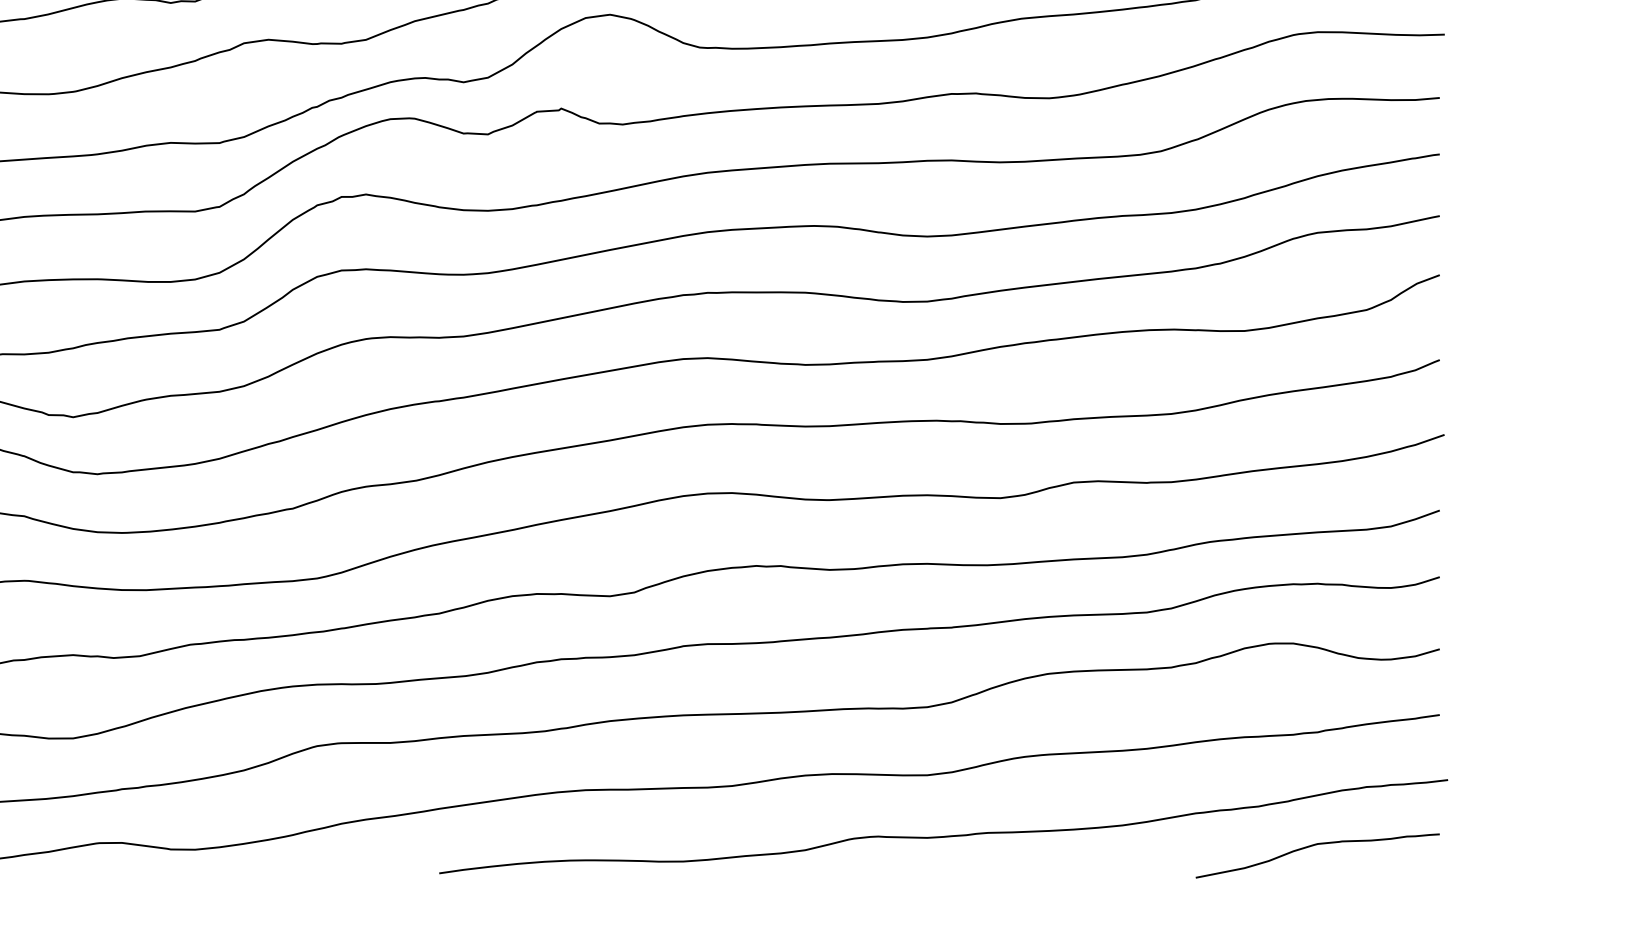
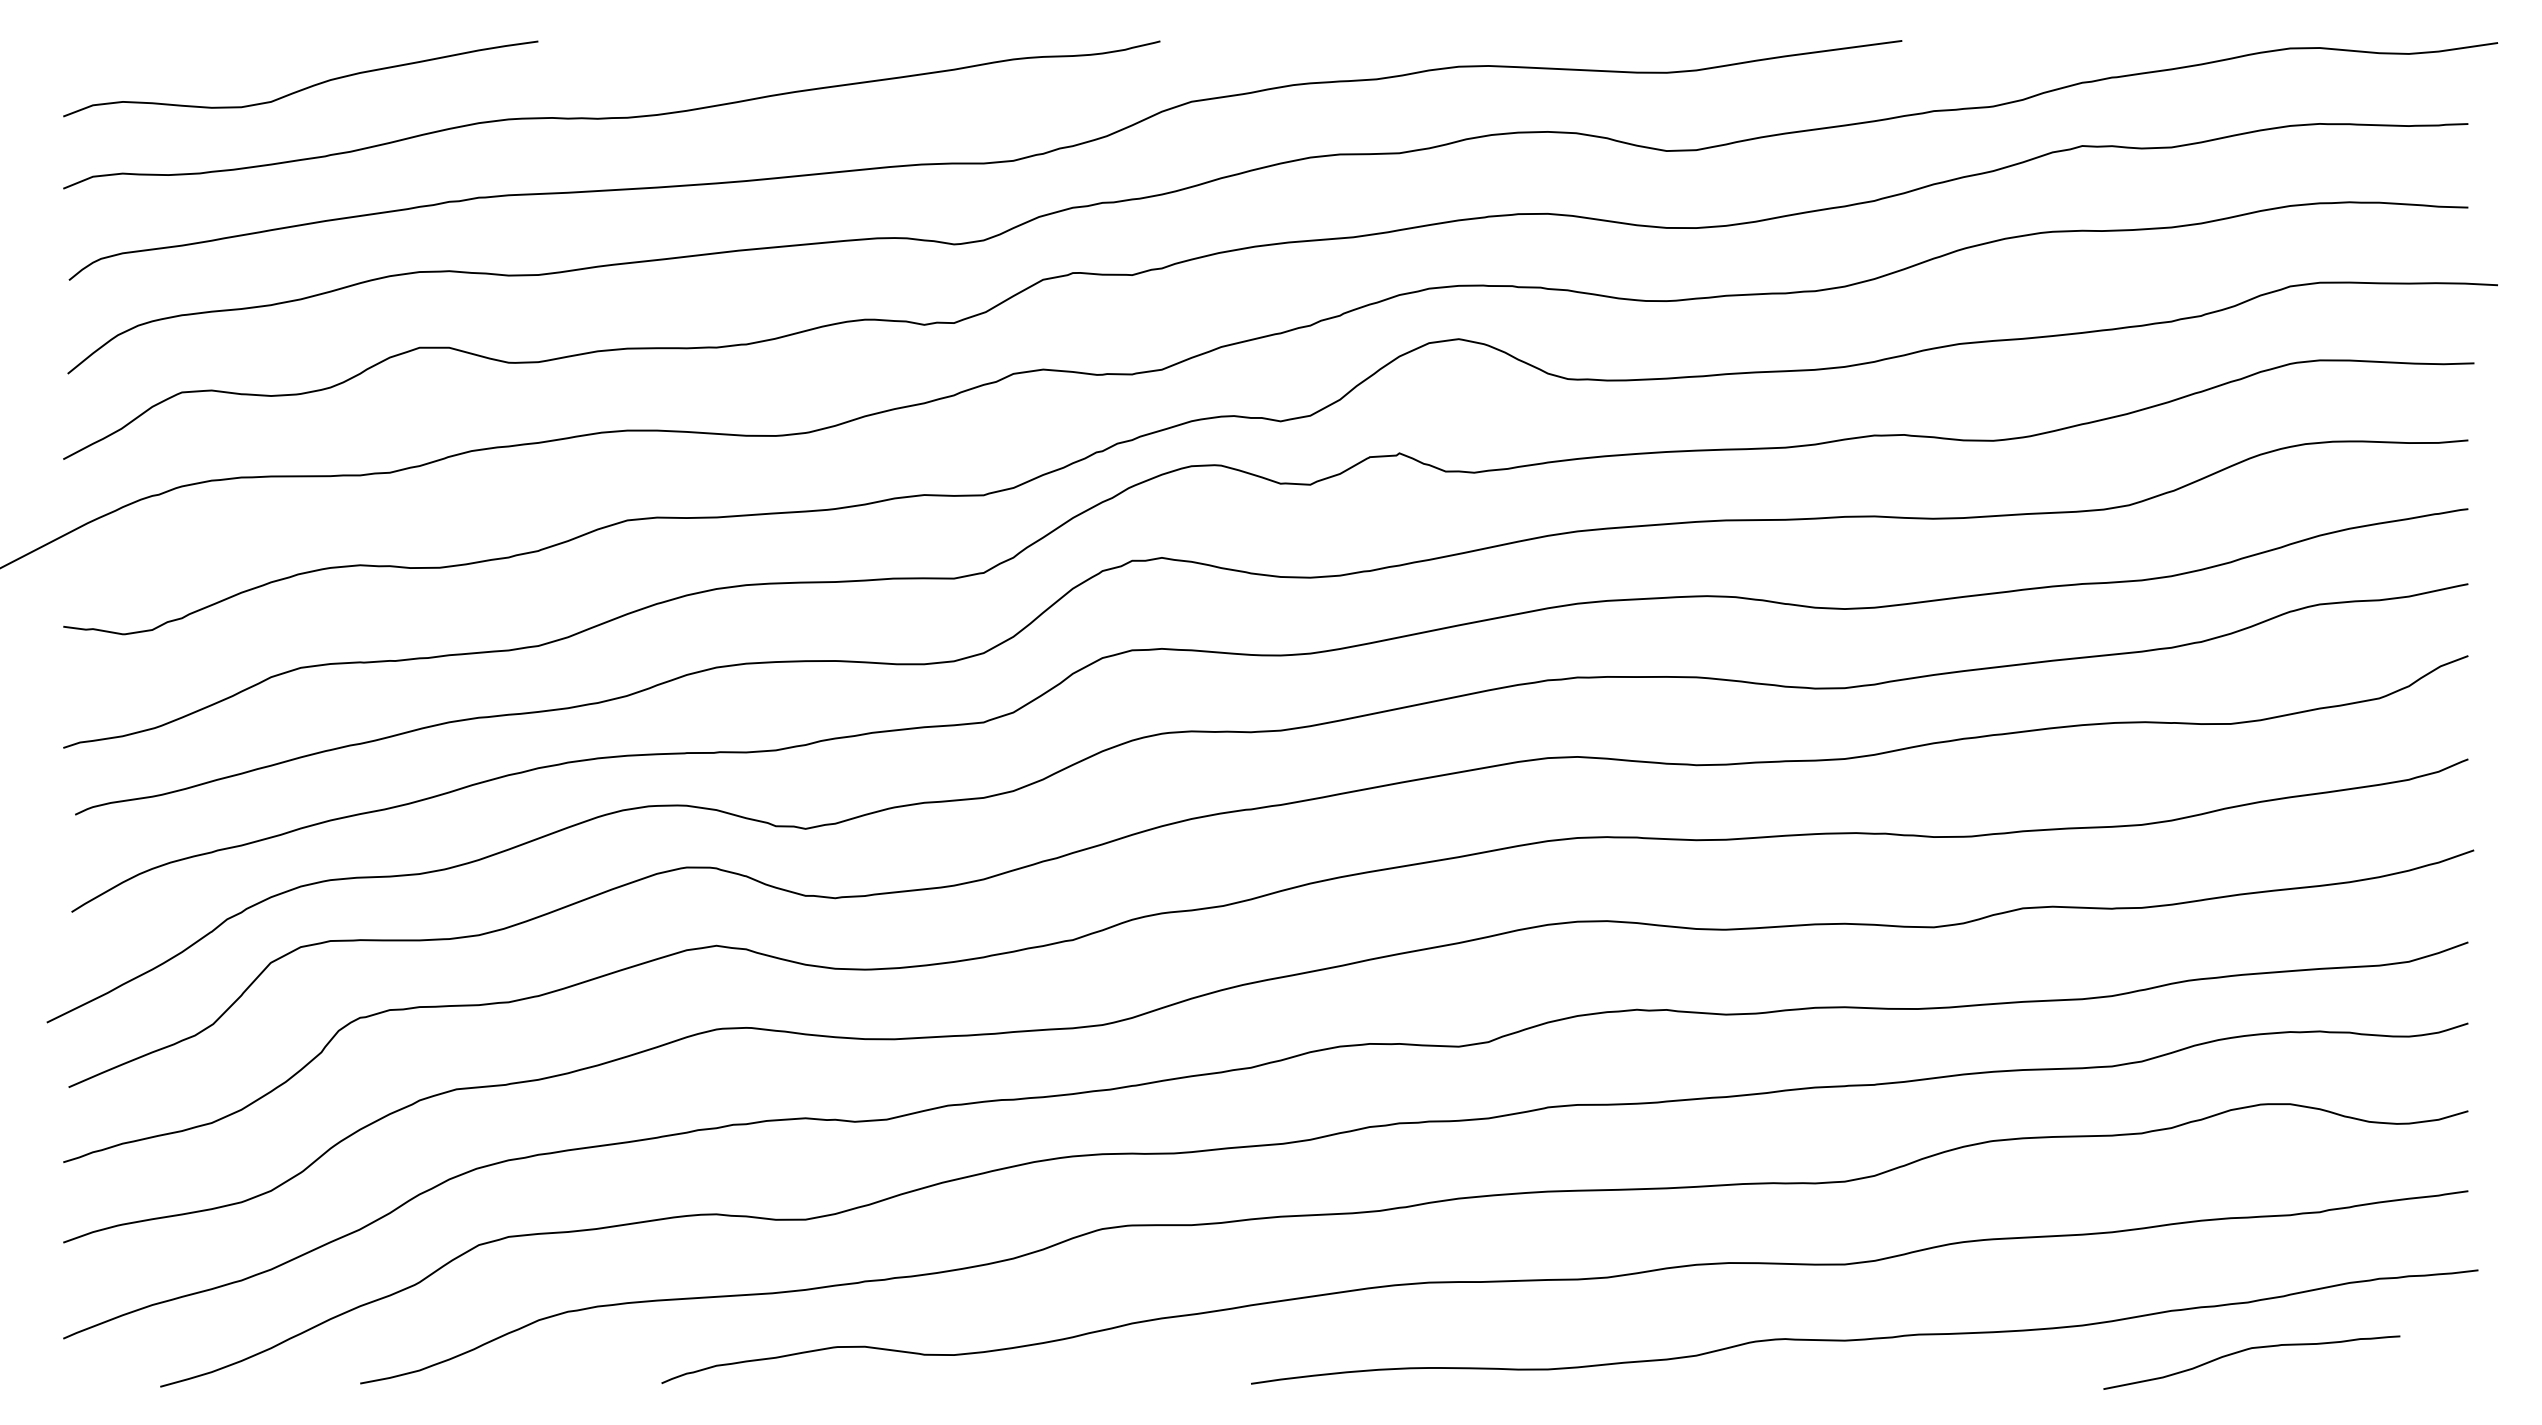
curve: (1314, 845) -> (2247, 1350), moved

